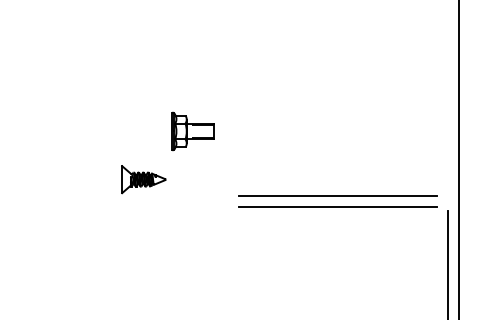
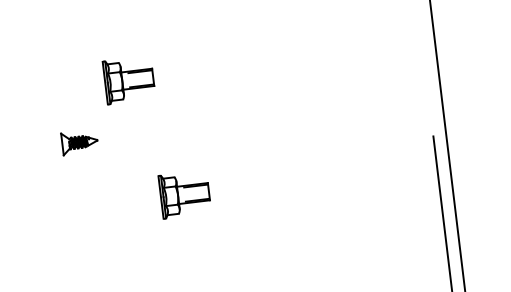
part: (143, 179) -> (79, 142), size x0.7
line: (337, 195) -> (304, 133), removed
line: (337, 207) -> (305, 147), removed
part: (228, 235) -> (184, 194), added

